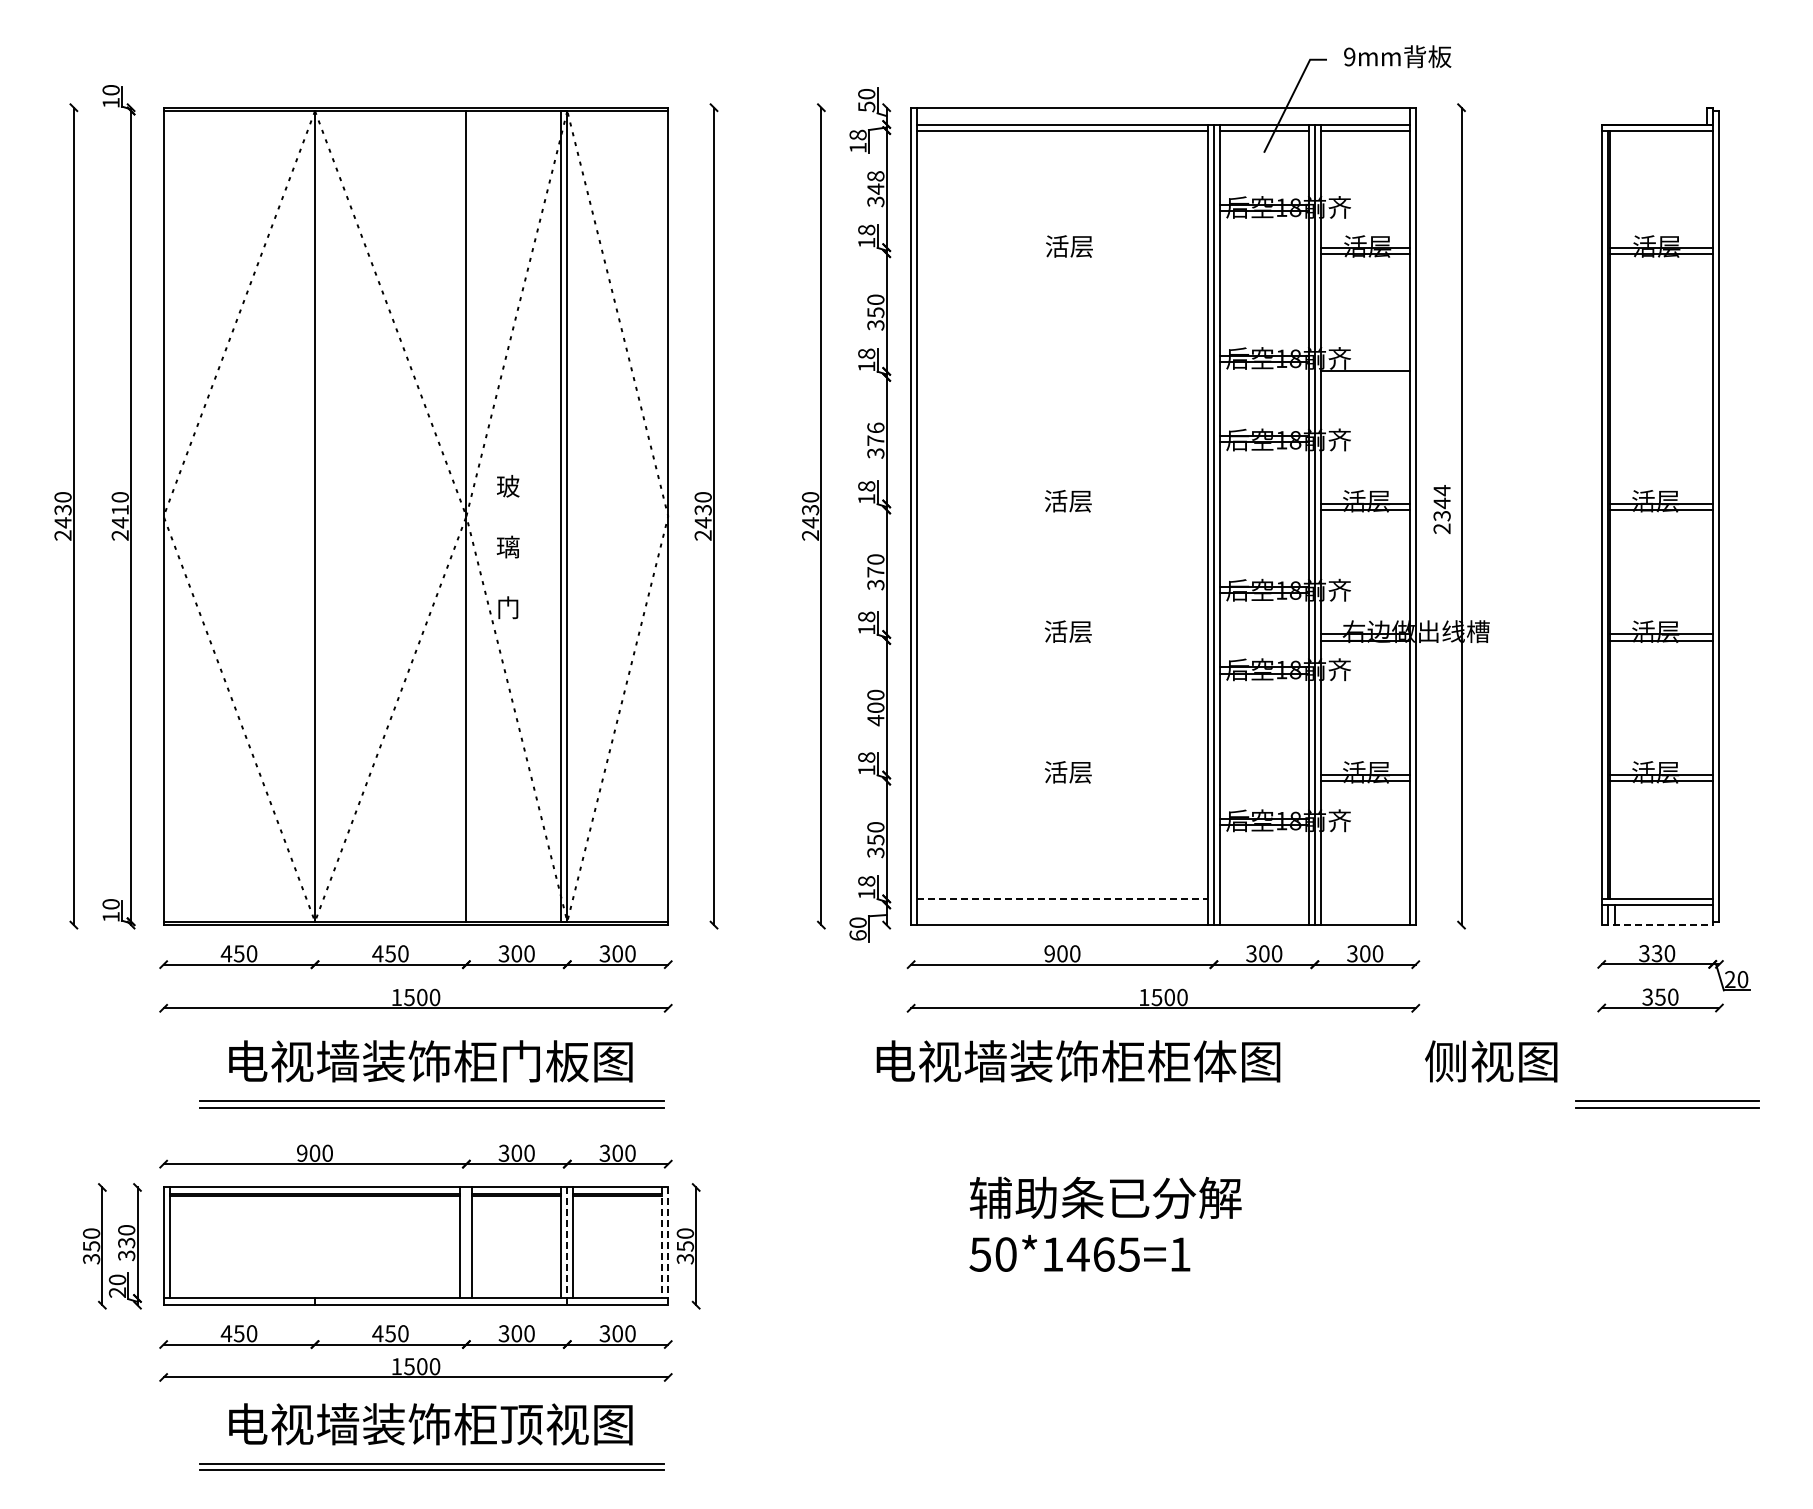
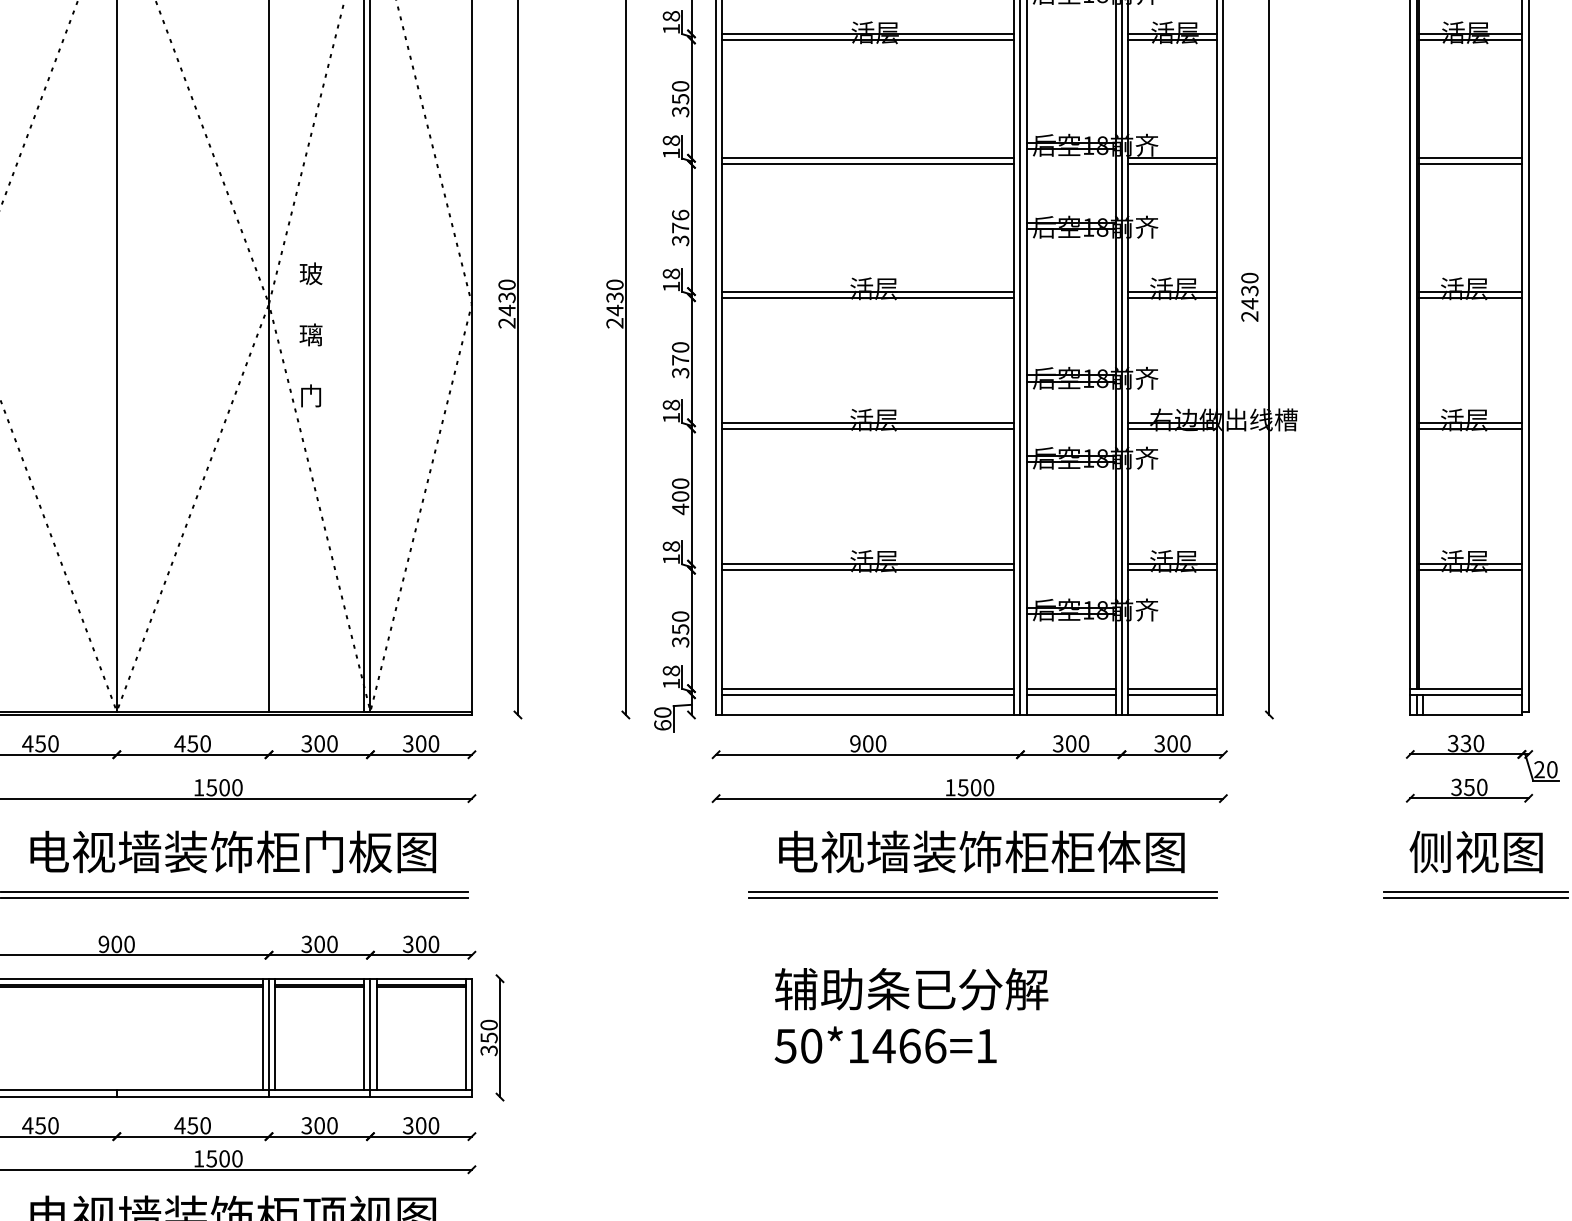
line: (1062, 247) -> (868, 33), added
line: (1062, 253) -> (868, 39), added
line: (1062, 371) -> (868, 158), added
line: (1661, 371) -> (1470, 158), added
line: (1062, 377) -> (868, 164), added
line: (1364, 377) -> (1171, 164), added
line: (1661, 377) -> (1470, 164), added
line: (1062, 503) -> (868, 291), added
text: (1441, 503) -> (1249, 291), 2344 -> 2430
line: (1062, 510) -> (868, 298), added
line: (1062, 634) -> (868, 422), added
line: (1062, 640) -> (868, 428), added
line: (1062, 775) -> (868, 564), added
line: (1062, 781) -> (868, 570), added
line: (1063, 898) -> (869, 688), dashed -> solid
line: (1263, 898) -> (1070, 688), added
line: (1364, 898) -> (1171, 688), added
line: (1062, 904) -> (868, 694), added
line: (1263, 904) -> (1070, 694), added
line: (1364, 904) -> (1171, 694), added
line: (1657, 925) -> (1466, 715), dashed -> solid
text: (1078, 1061) -> (981, 852), moved
text: (1491, 1061) -> (1476, 852), moved
line: (1176, 1100) -> (982, 891), added
line: (1176, 1107) -> (982, 898), added
line: (662, 1242) -> (466, 1034), dashed -> solid
line: (466, 1246) -> (269, 1038), added
line: (567, 1246) -> (370, 1038), dashed -> solid
line: (668, 1246) -> (472, 1038), dashed -> solid
text: (1129, 1254) -> (935, 1046), 50*1465=1 -> 50*1466=1

